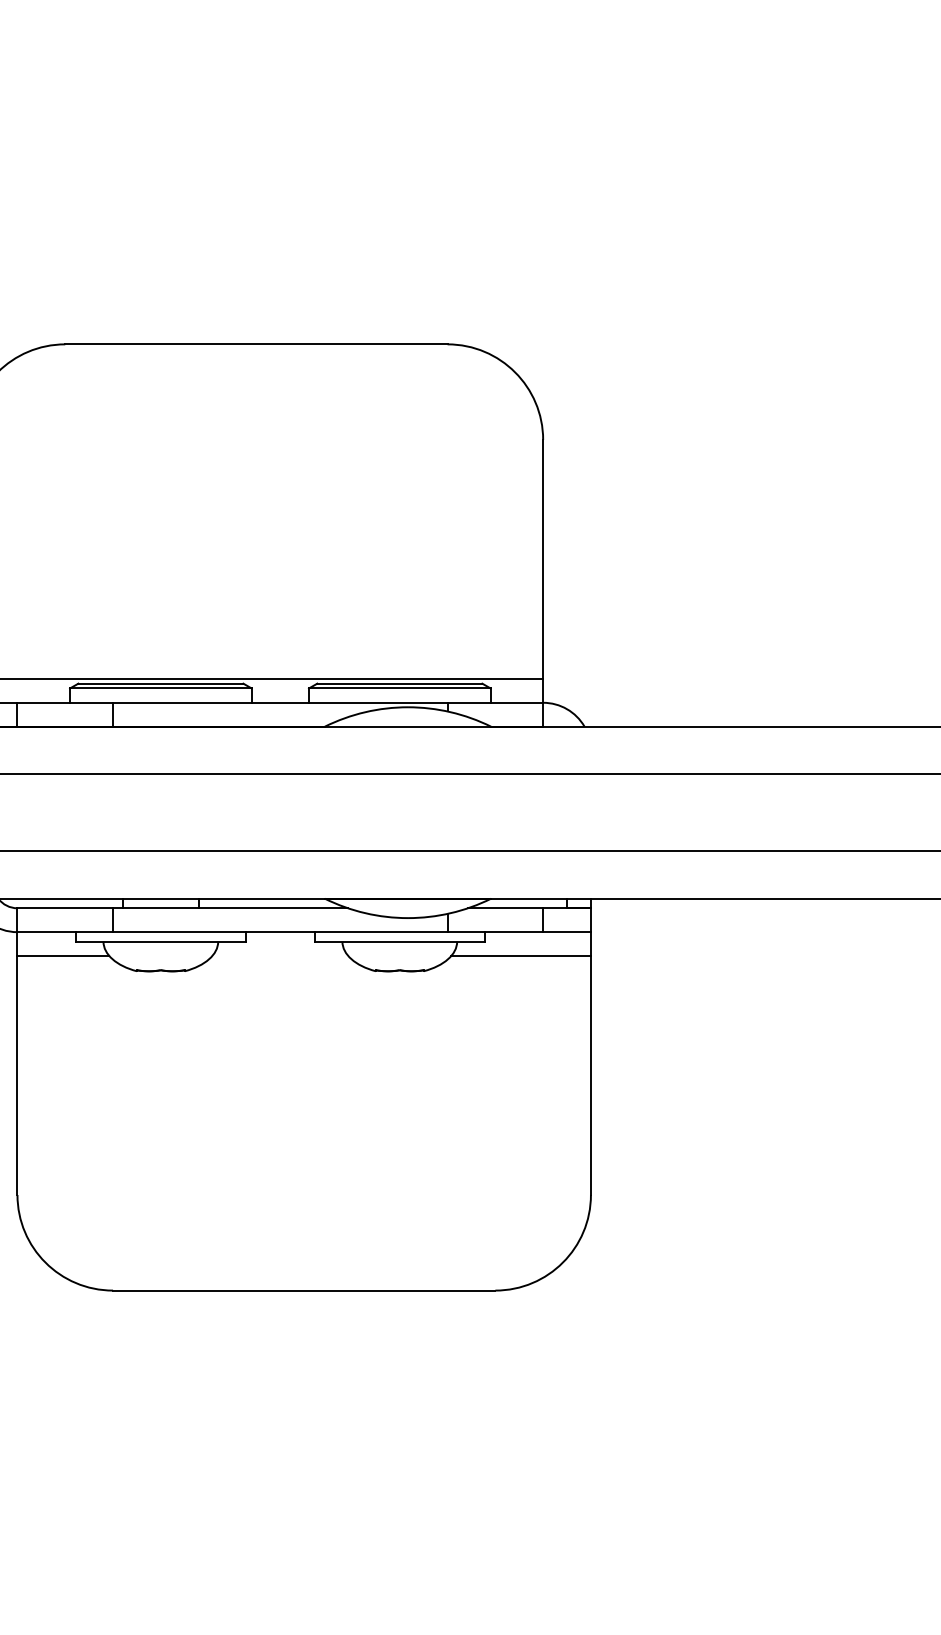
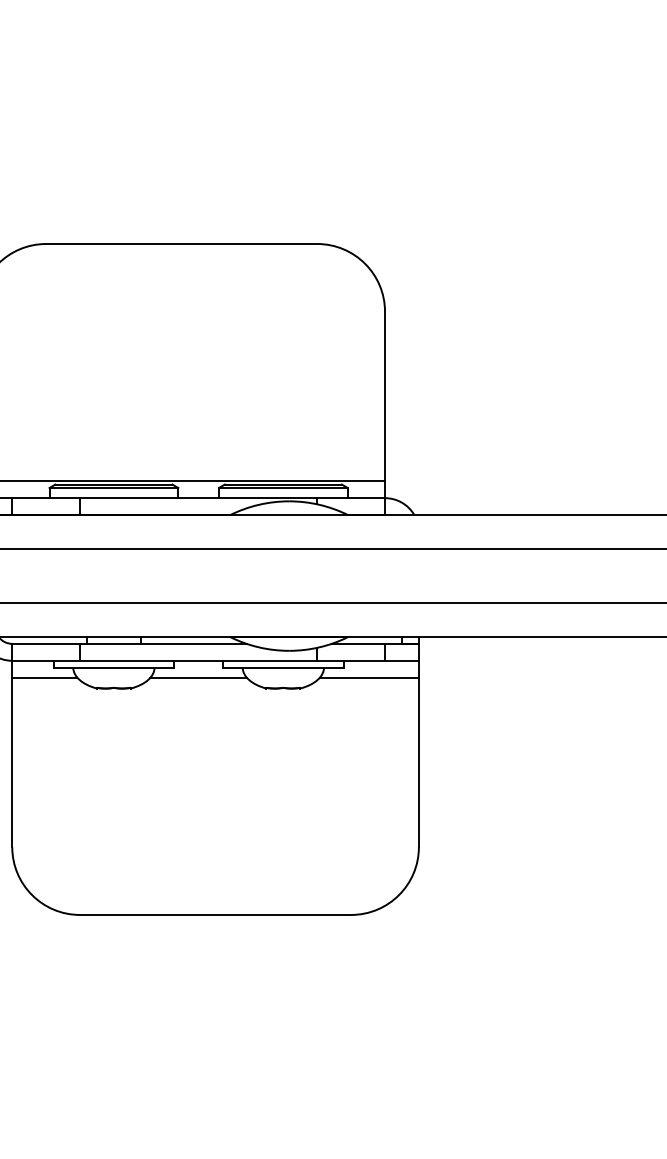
line: (280, 956) -> (198, 678), added

